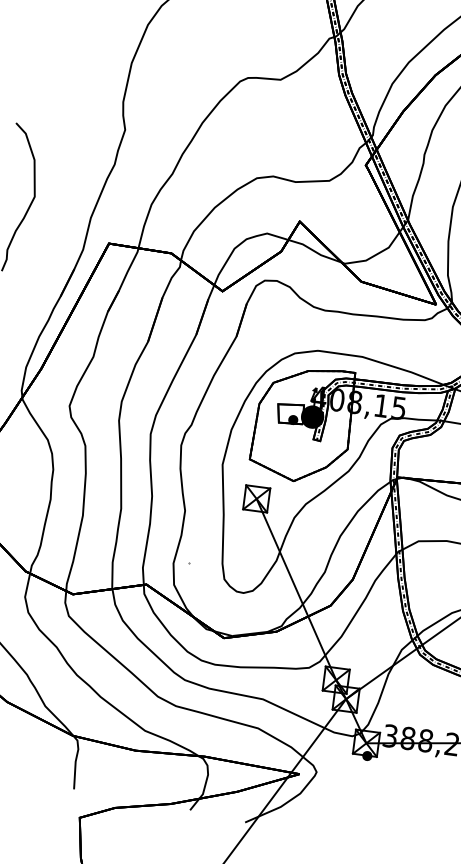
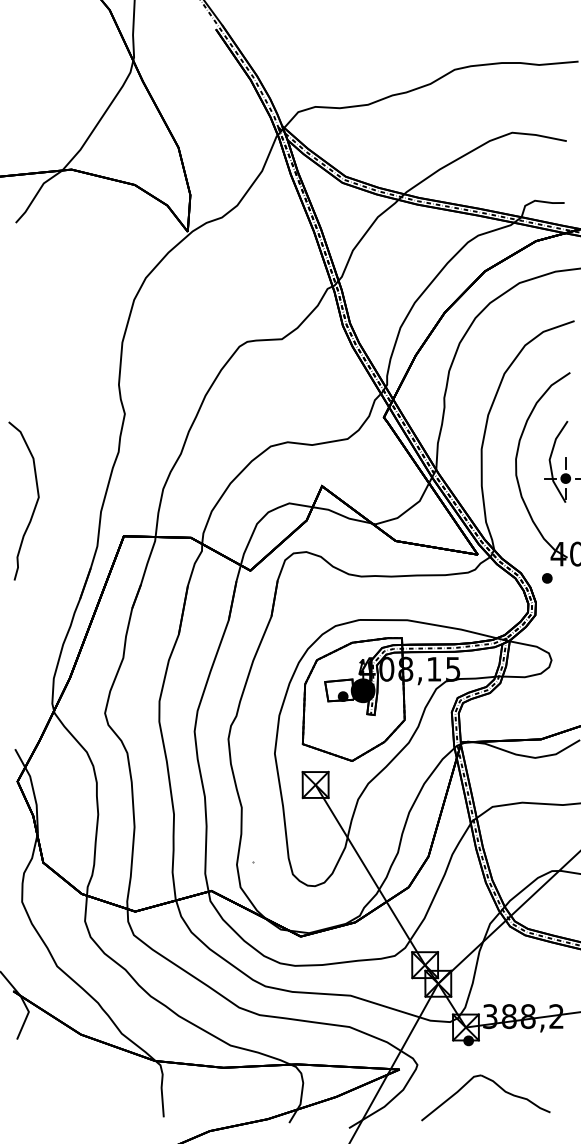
part: (387, 801) -> (496, 1085), added

